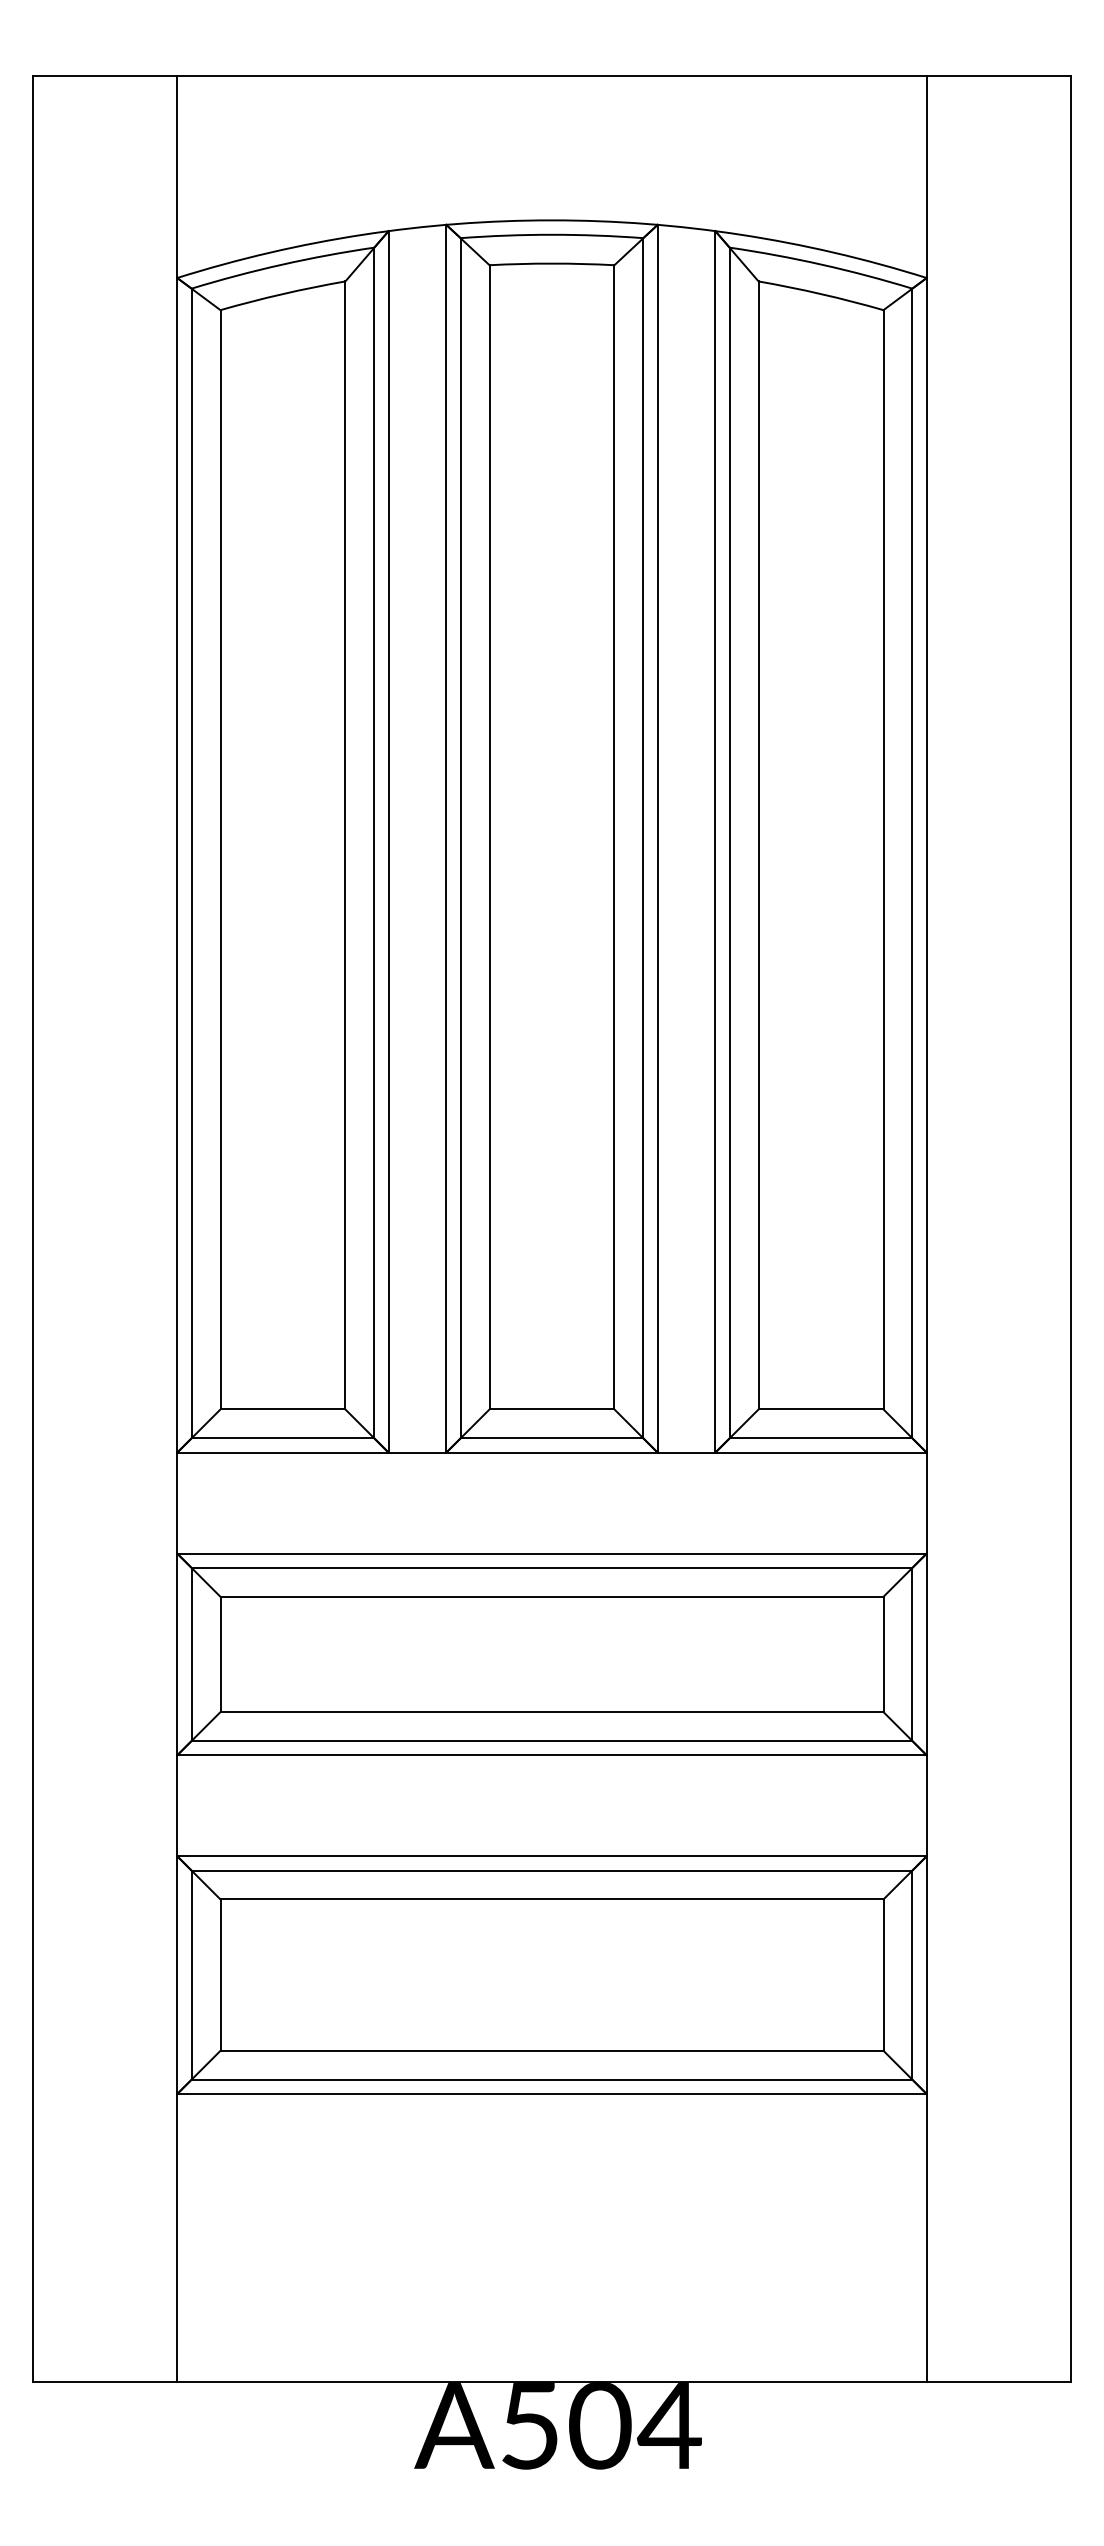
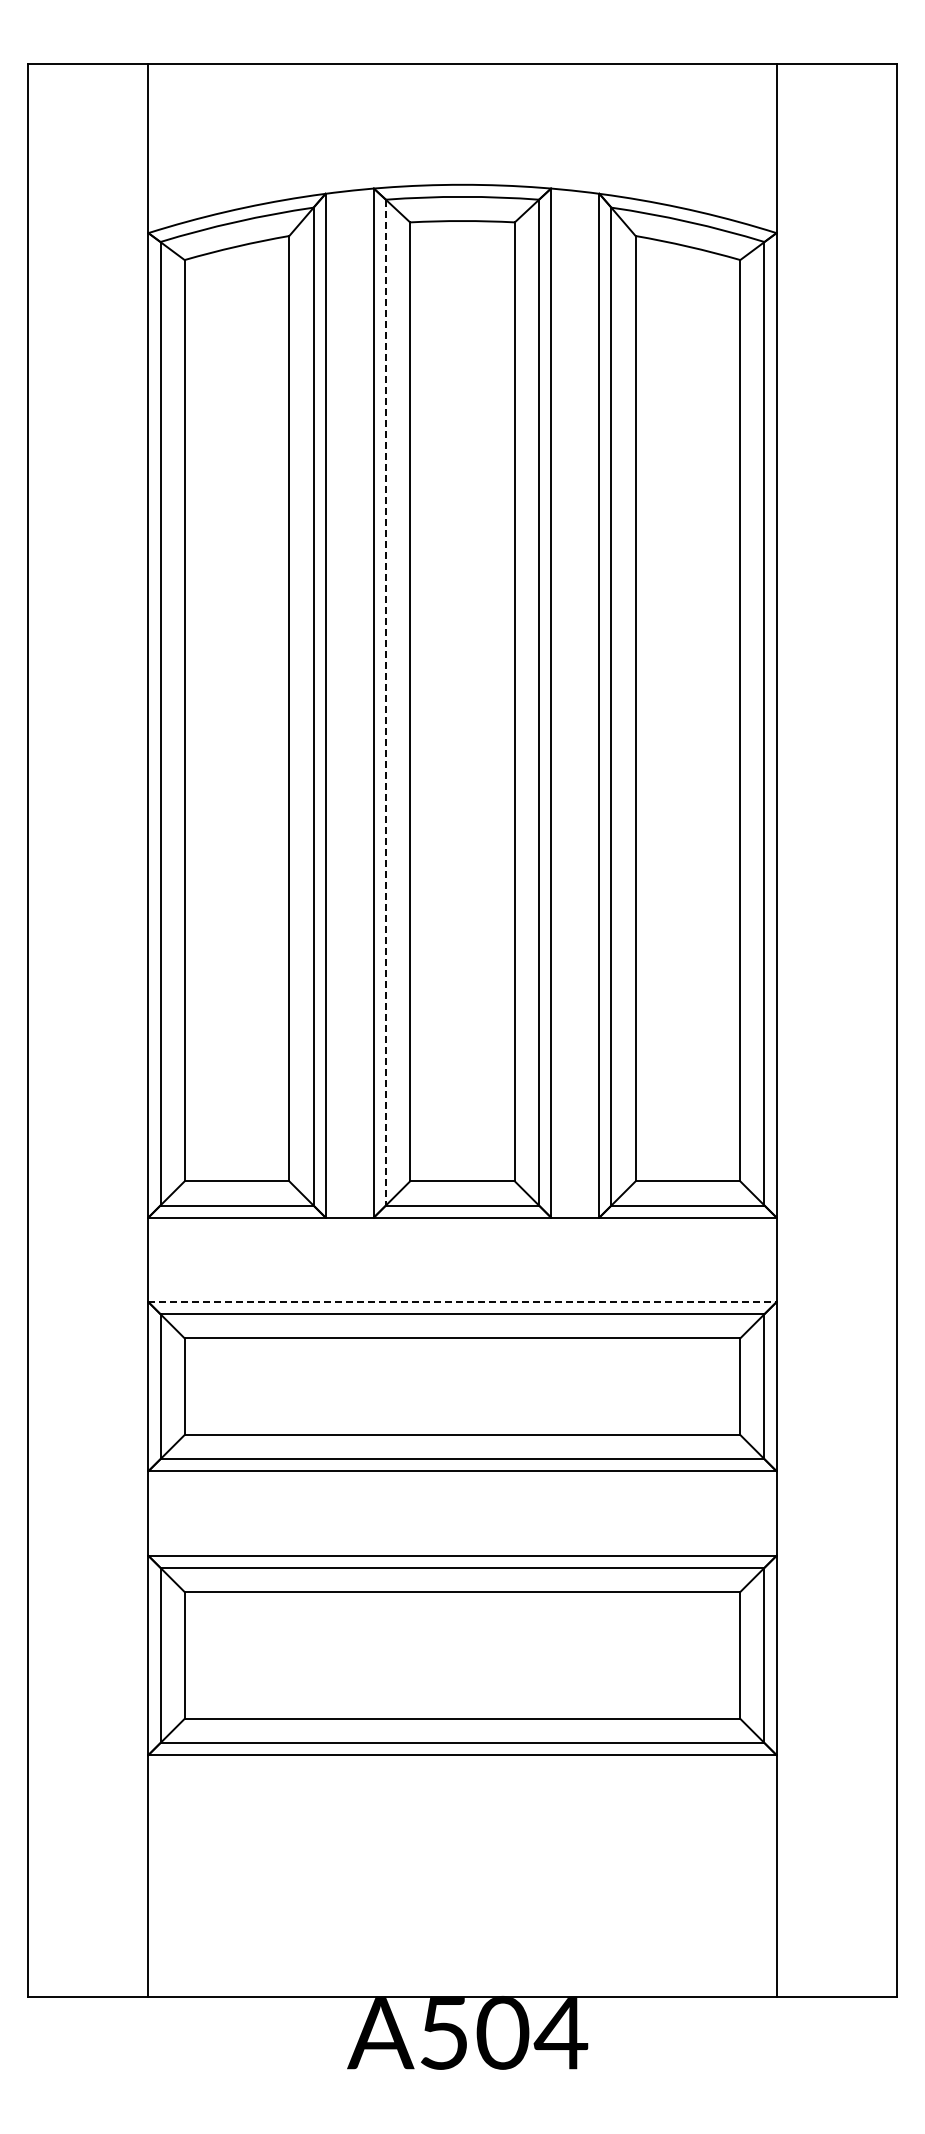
line: (460, 838) -> (385, 702), solid -> dashed
line: (552, 1553) -> (462, 1302), solid -> dashed

